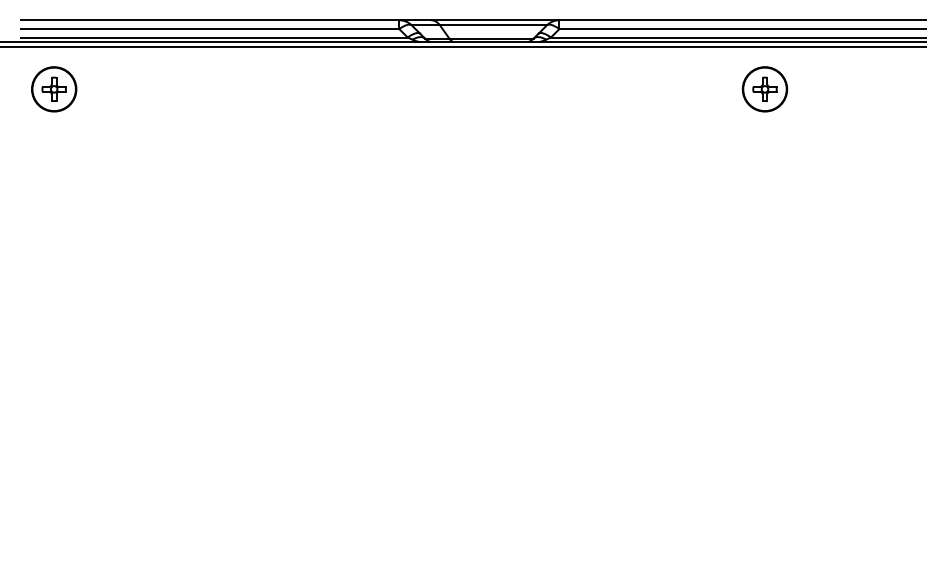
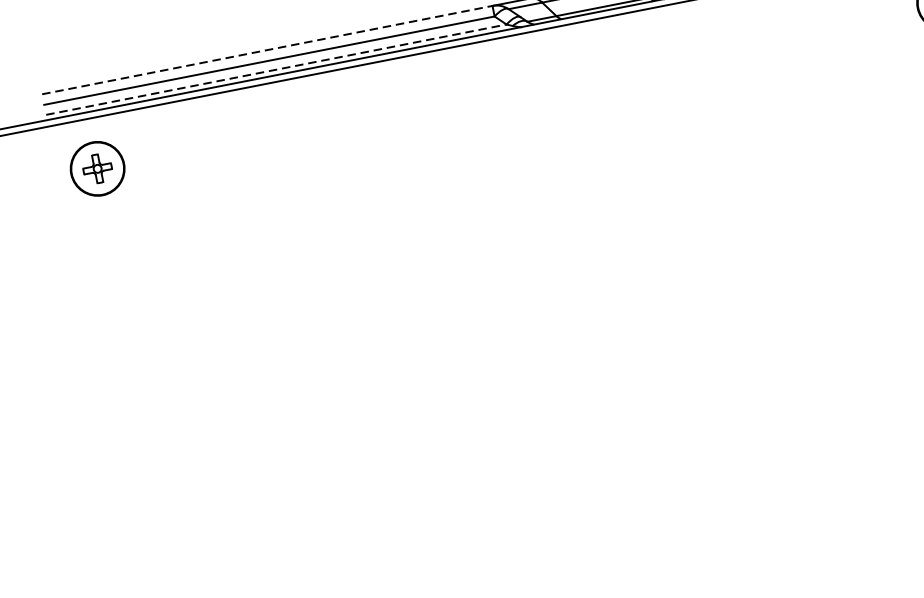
line: (210, 20) -> (267, 50), solid -> dashed
line: (214, 37) -> (276, 69), solid -> dashed

